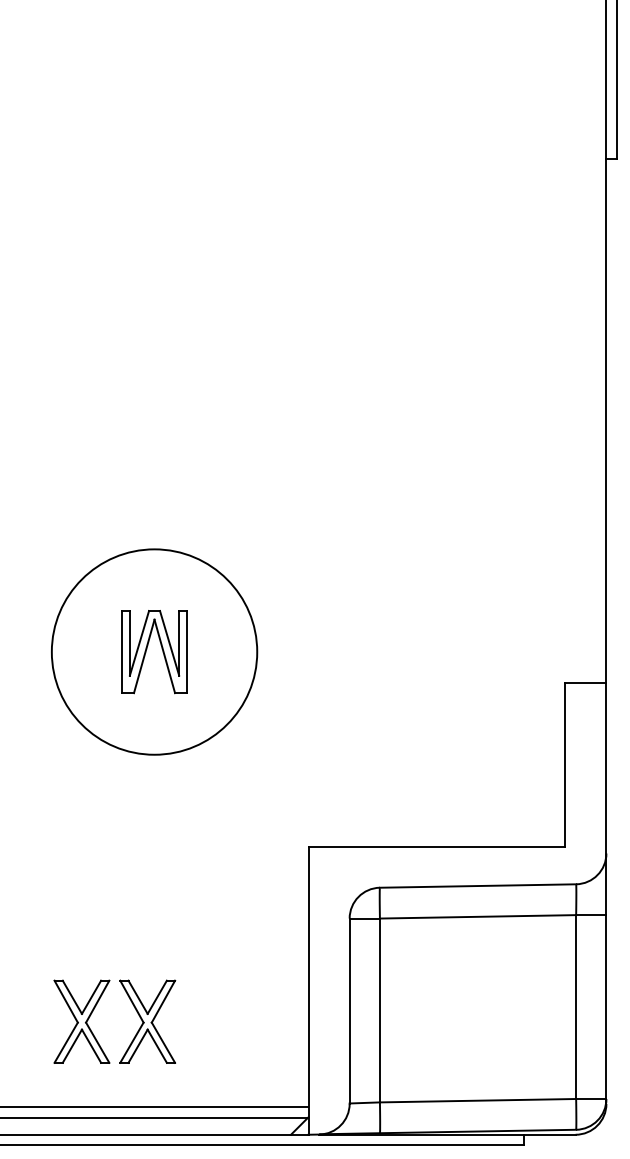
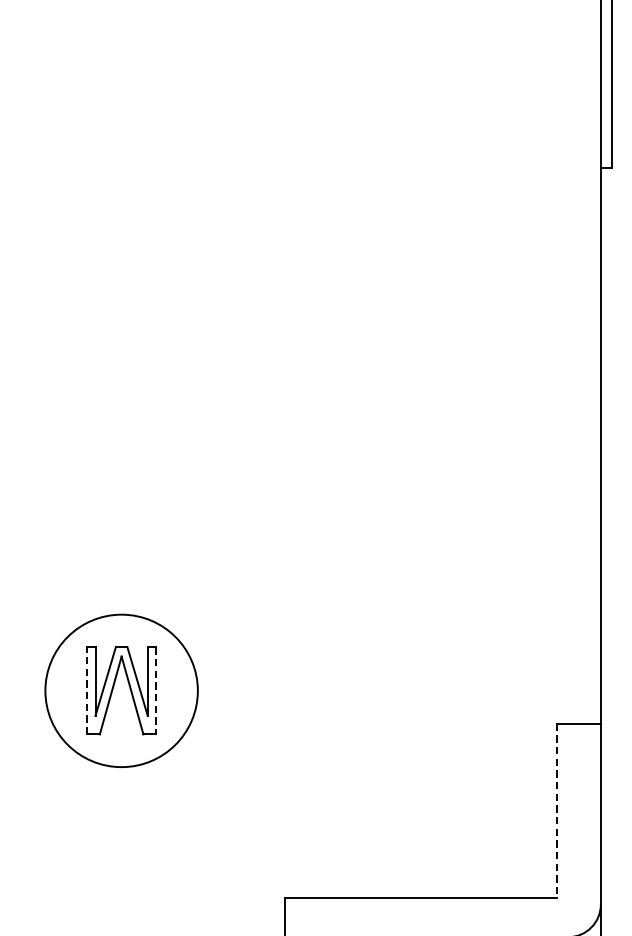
line: (121, 651) -> (86, 690), solid -> dashed
circle: (154, 651) -> (121, 690), size x0.7
line: (187, 652) -> (156, 691), solid -> dashed
line: (565, 765) -> (557, 811), solid -> dashed

